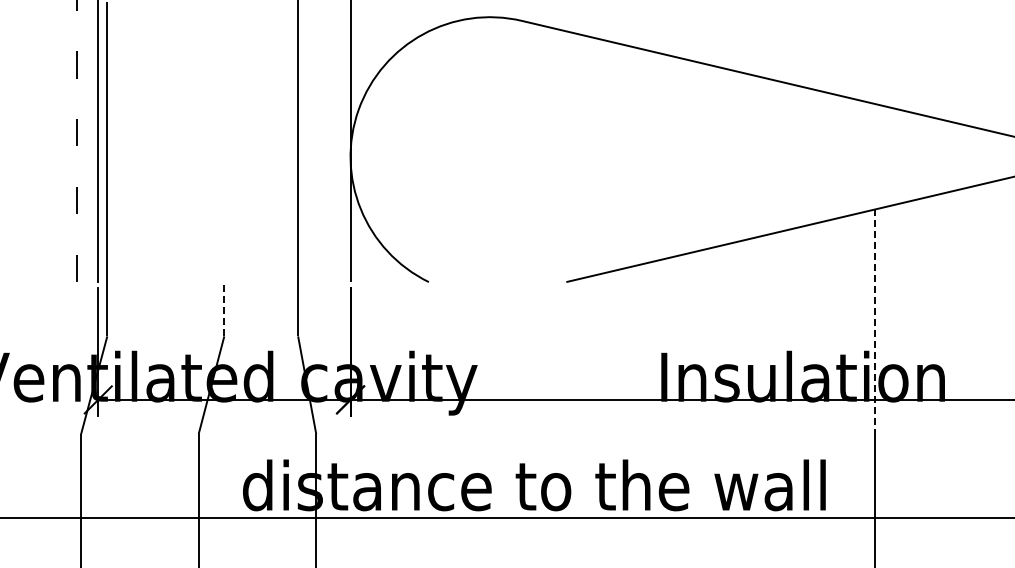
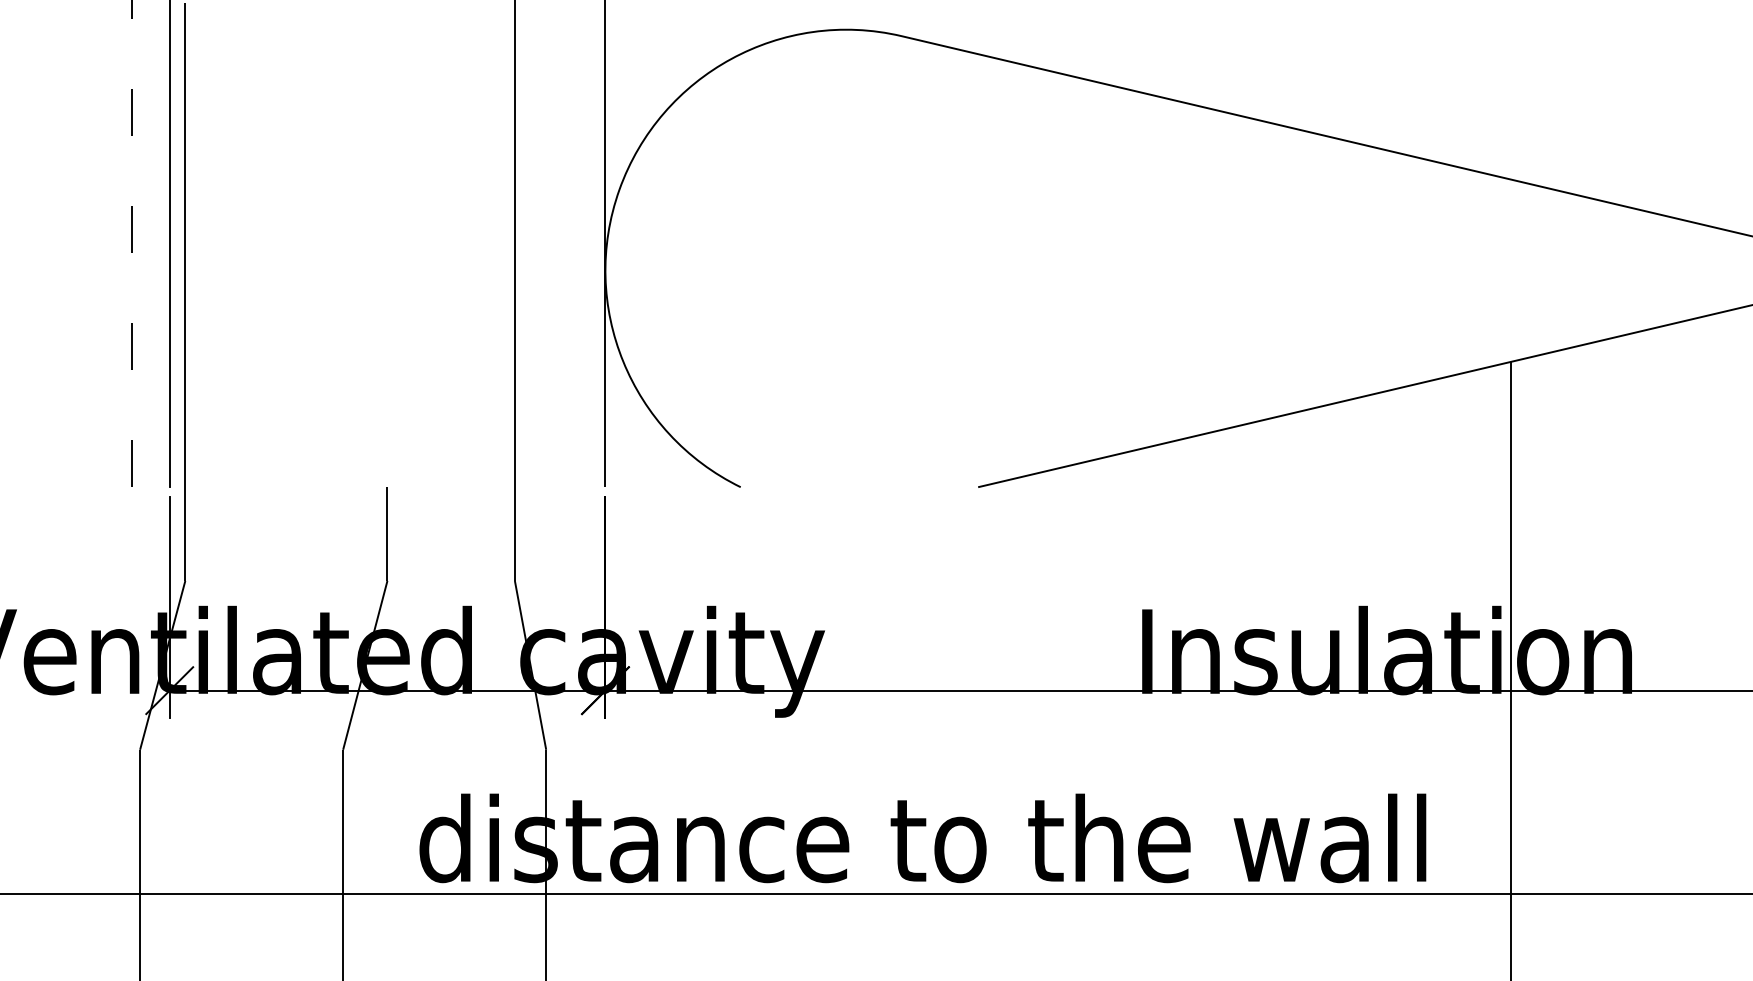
line: (224, 308) -> (387, 532), dashed -> solid
line: (875, 322) -> (1512, 556), dashed -> solid

